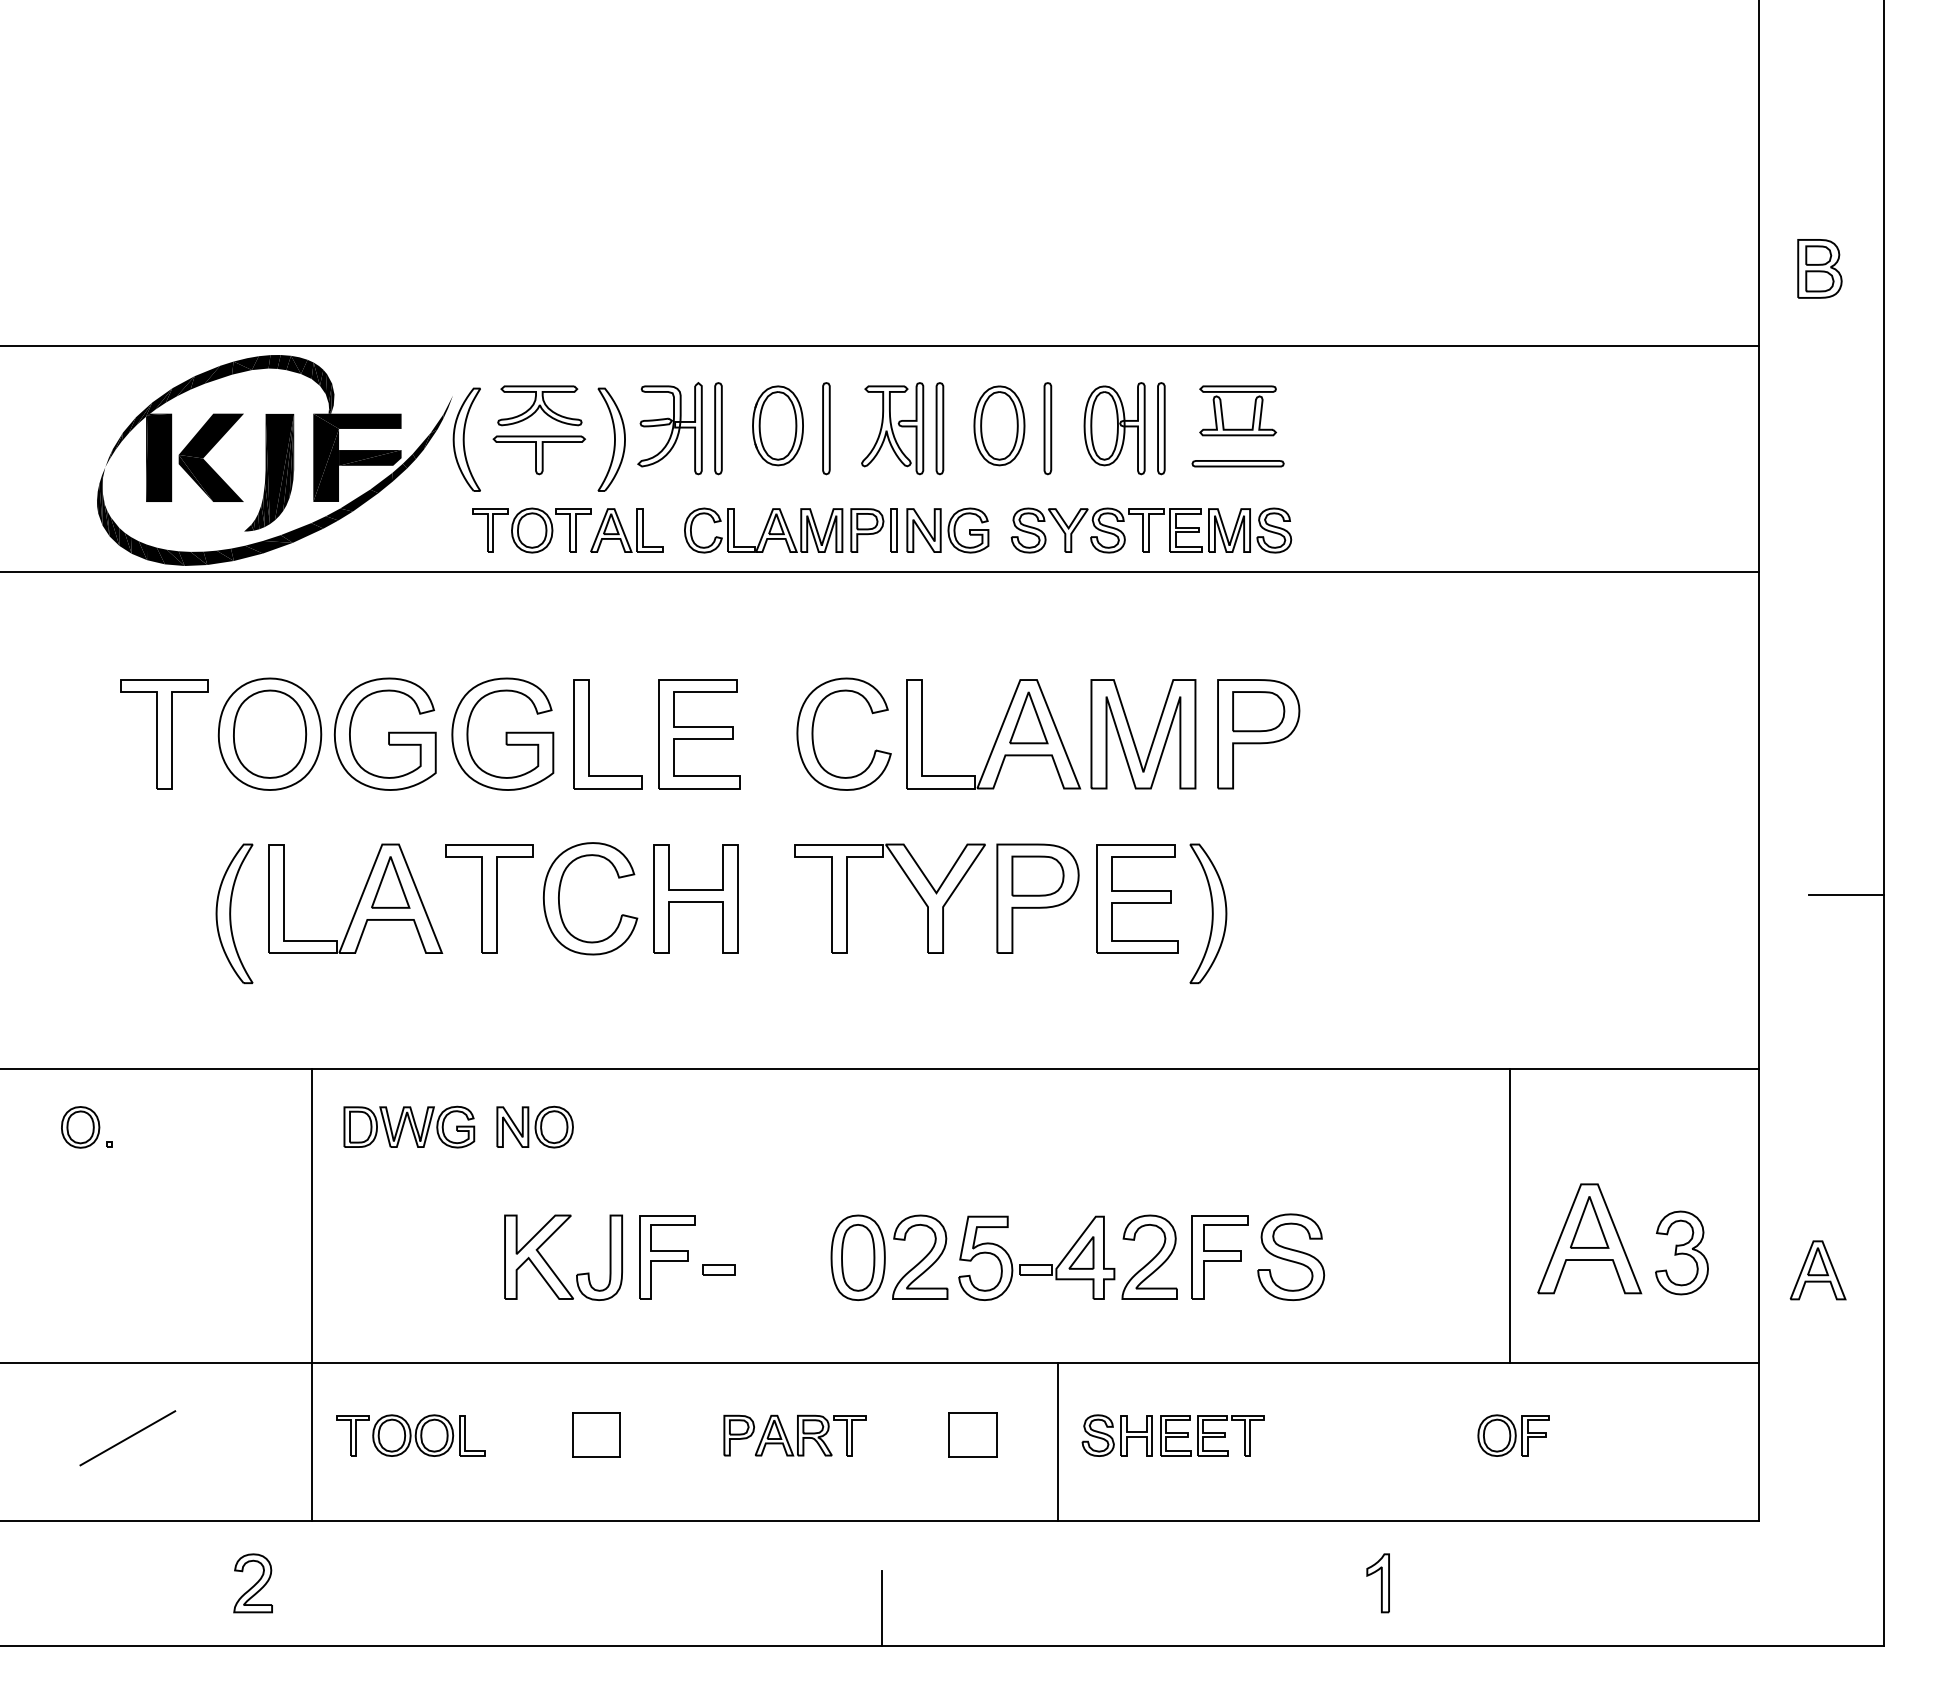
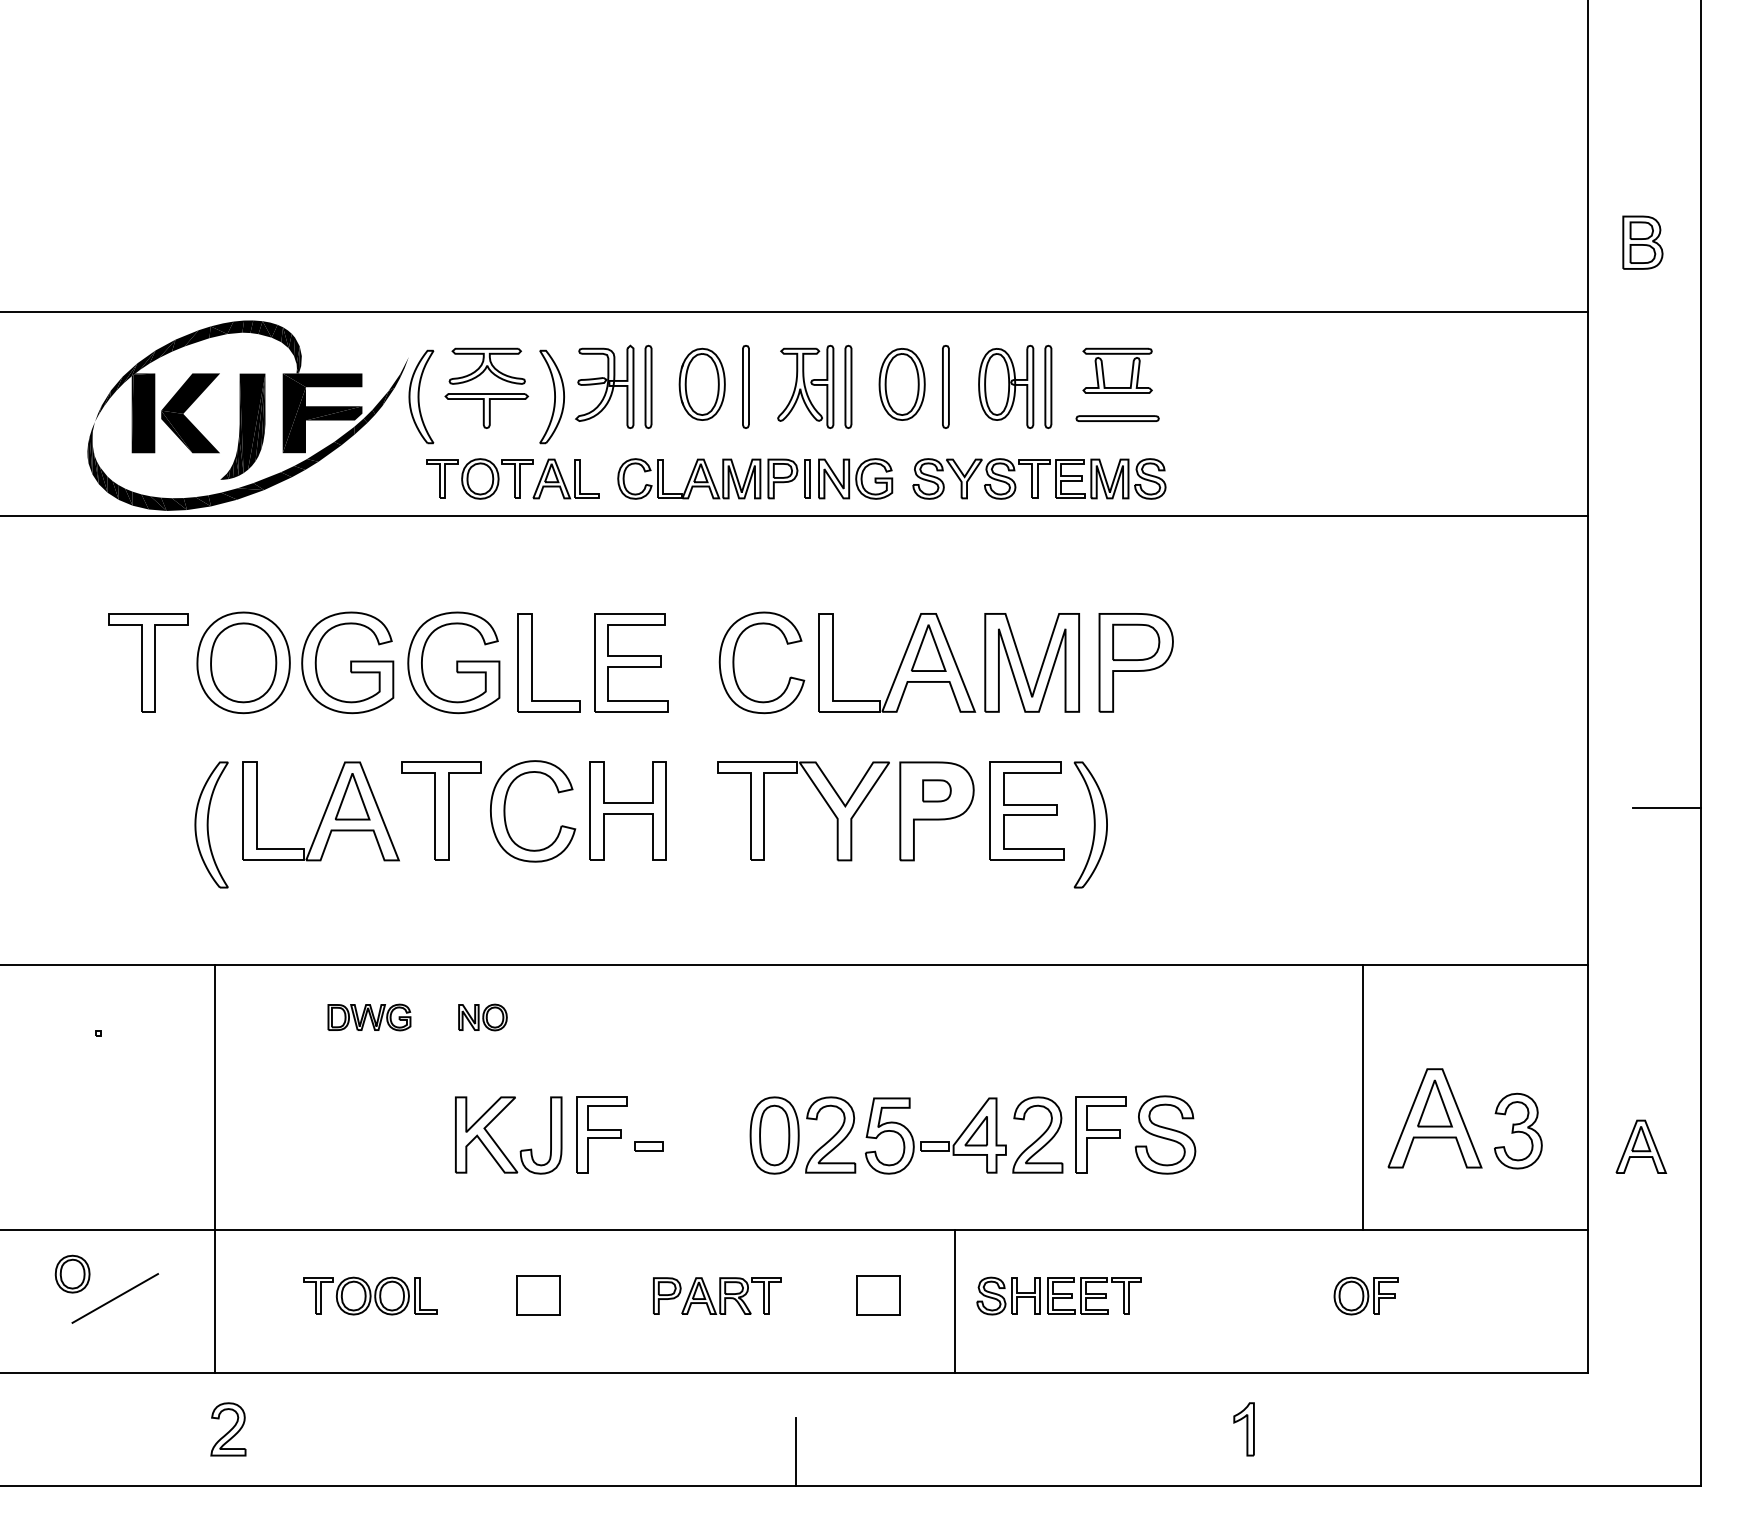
part: (1037, 875) -> (936, 790), size x0.6
part: (409, 1126) -> (369, 1016), size x0.7
part: (534, 1126) -> (482, 1016), size x0.7
part: (80, 1127) -> (72, 1274), moved
line: (312, 1294) -> (215, 1168), moved

